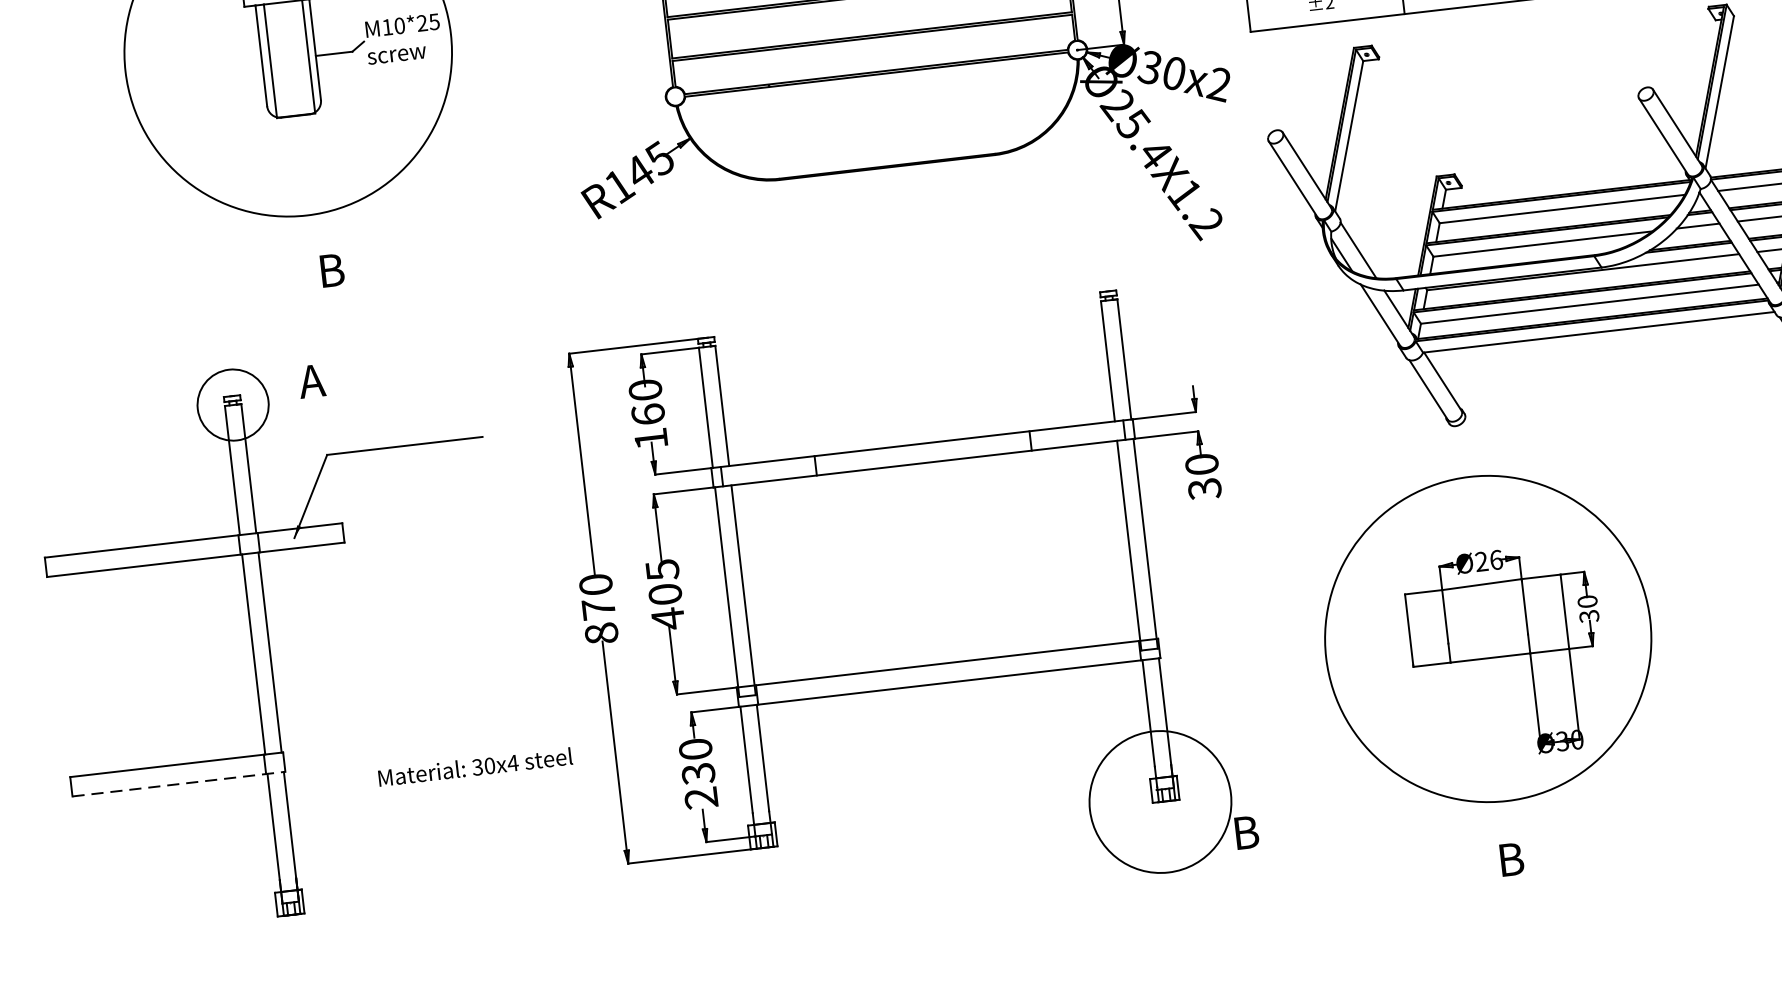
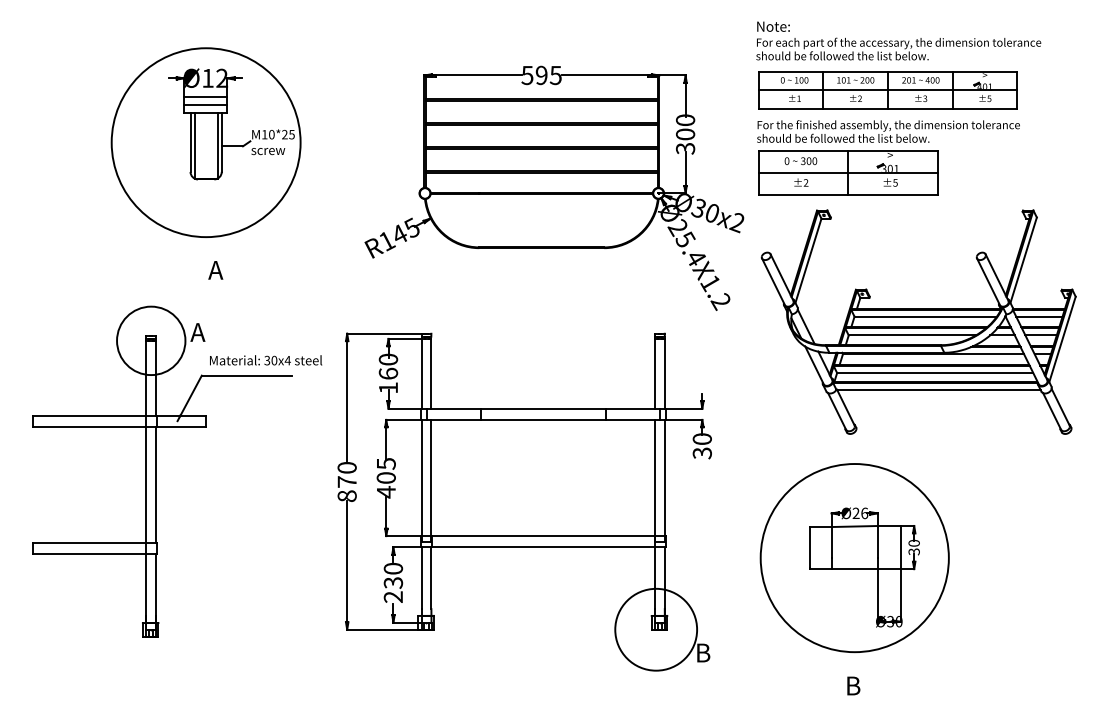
text: (329, 271) -> (215, 270), B -> A
circle: (233, 404) -> (151, 340), size x1.67
text: (476, 767) -> (266, 360), moved
line: (179, 784) -> (95, 554), dashed -> solid

